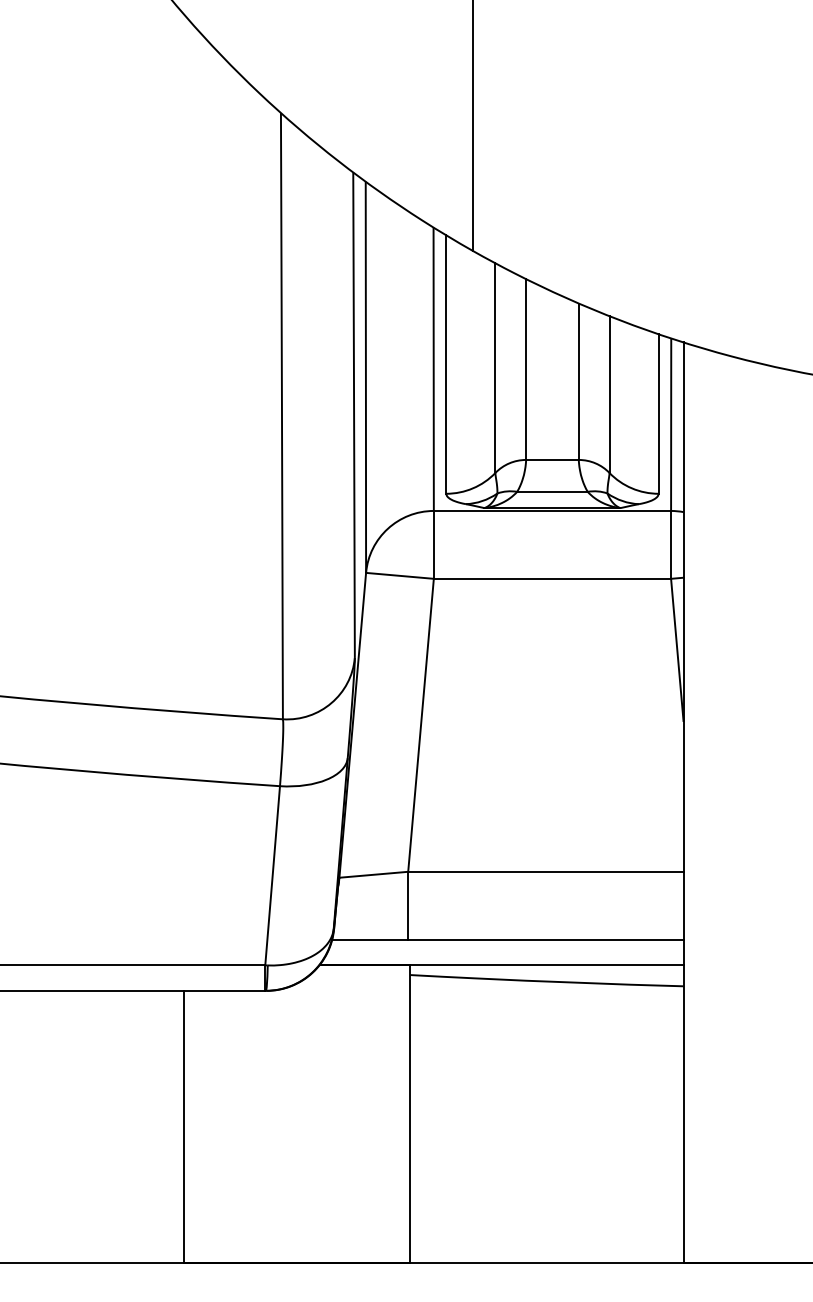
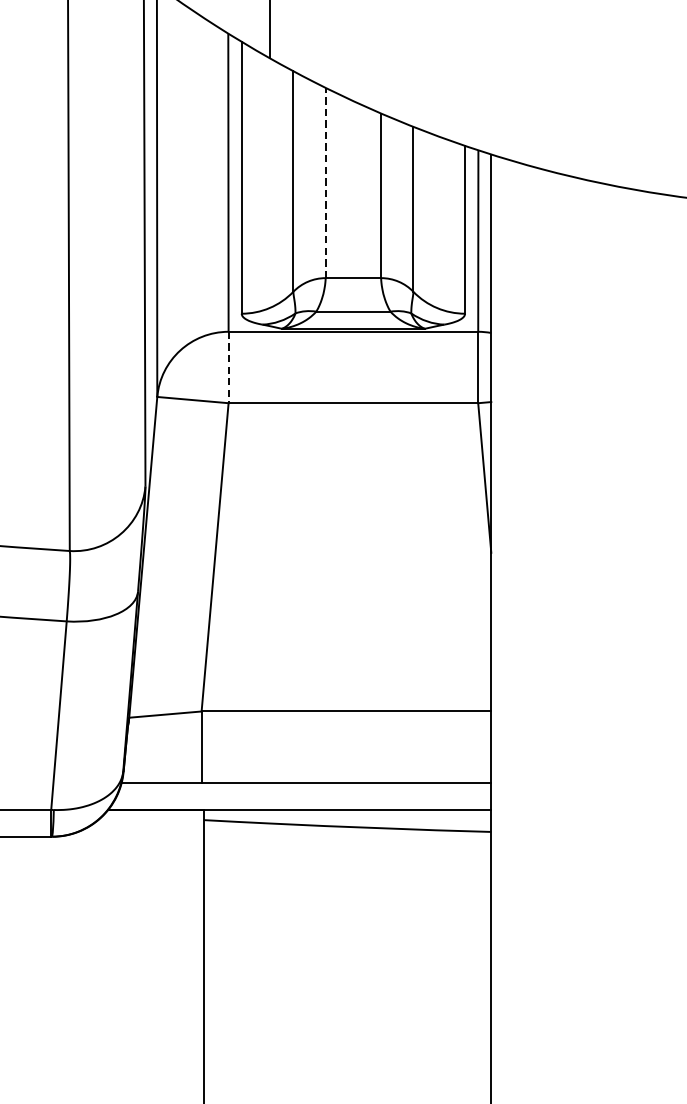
line: (526, 369) -> (326, 182), solid -> dashed
line: (433, 544) -> (228, 367), solid -> dashed

